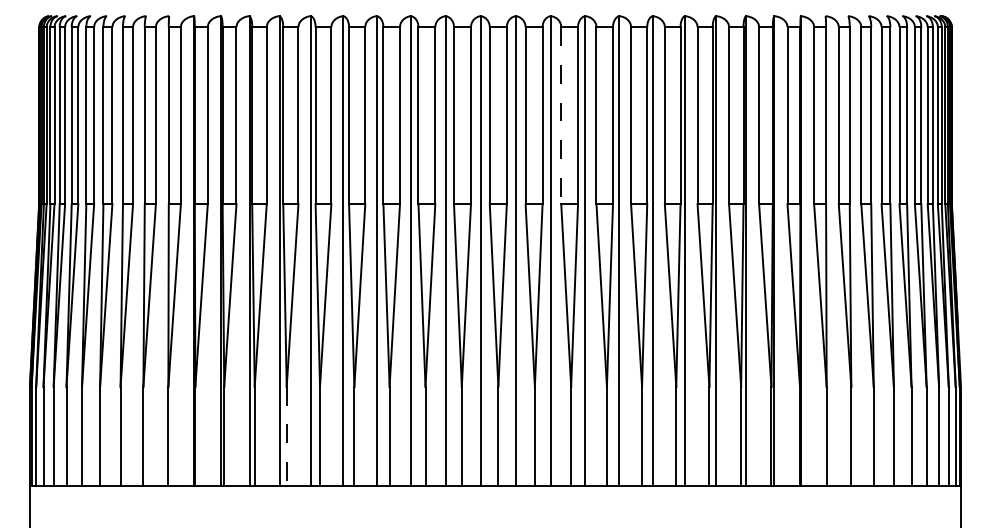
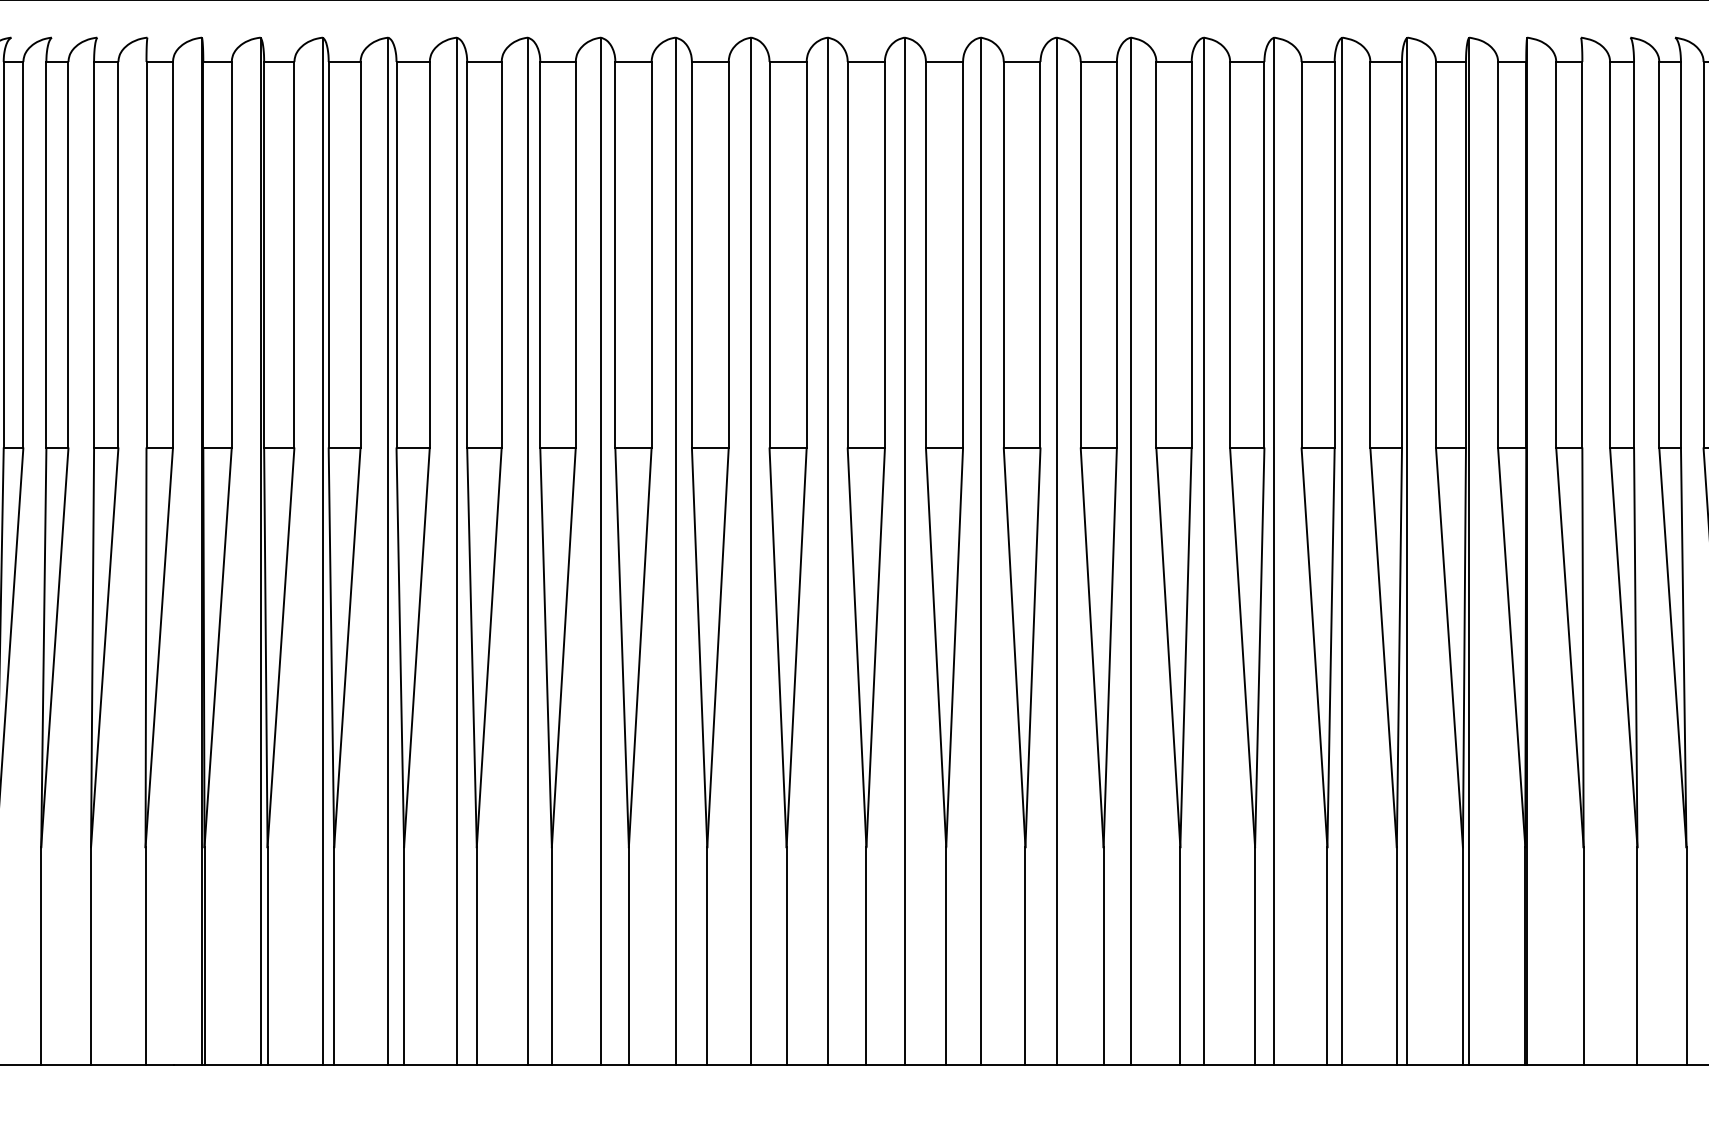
line: (561, 116) -> (1004, 256), dashed -> solid
line: (286, 436) -> (403, 956), dashed -> solid

